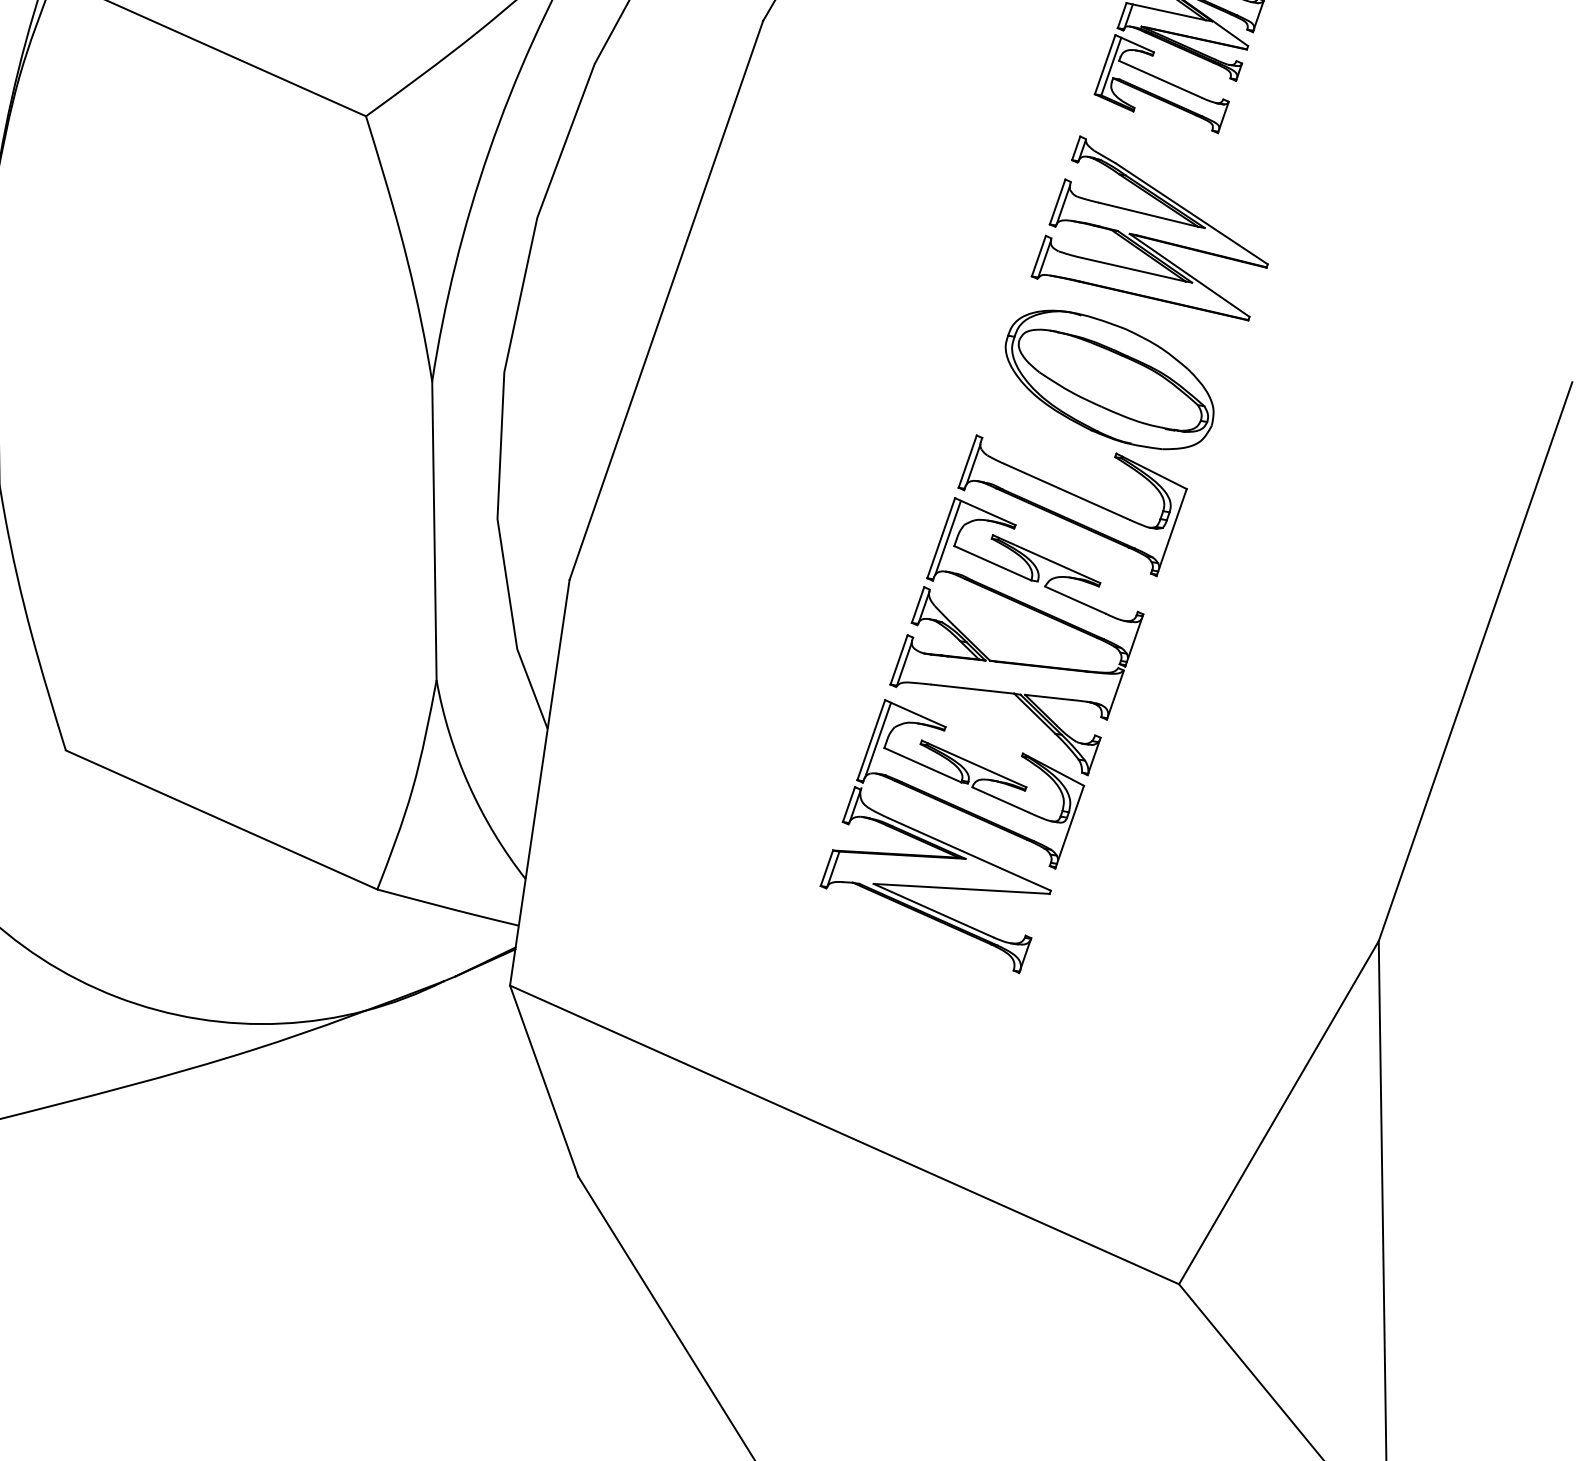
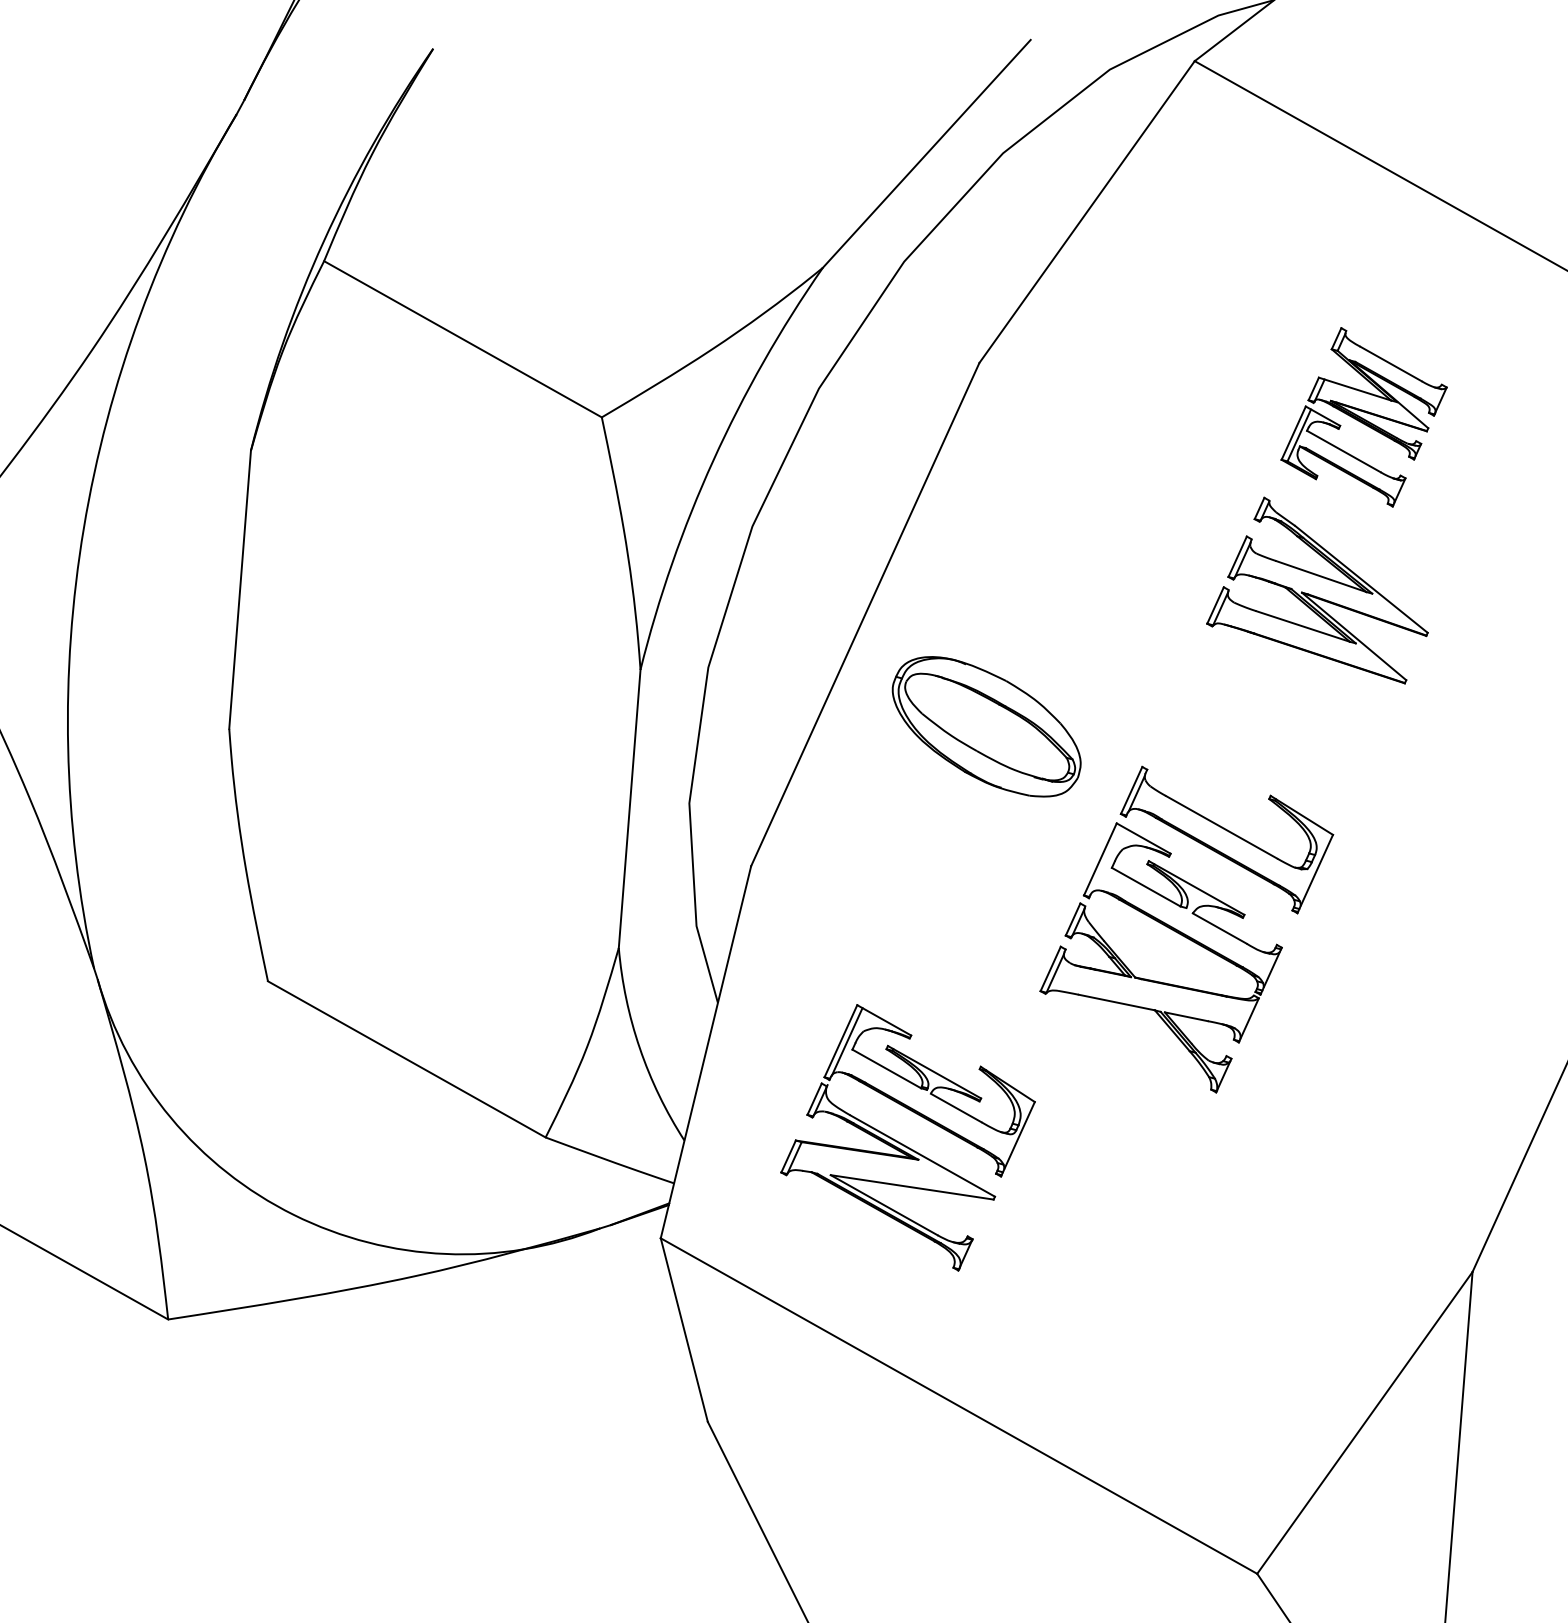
part: (1109, 379) -> (986, 726), moved
line: (947, 537) -> (1106, 859), removed
part: (949, 843) -> (904, 1144), moved

